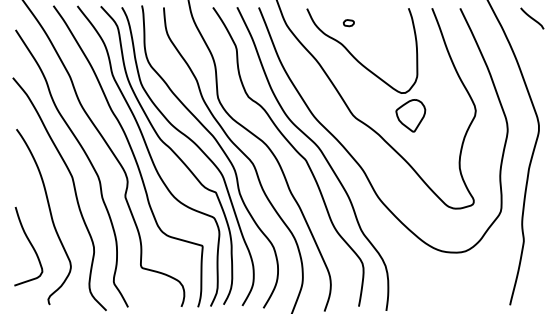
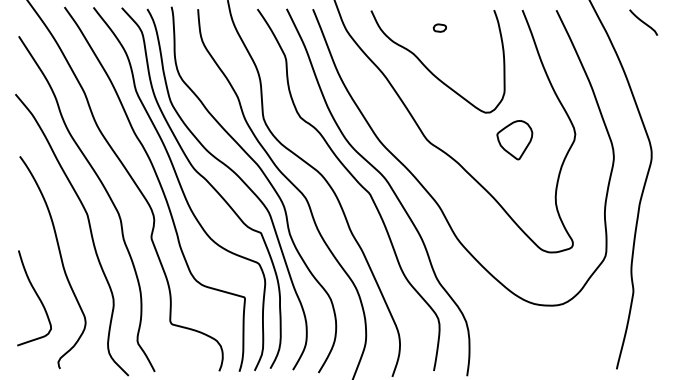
part: (348, 23) -> (439, 28), moved
part: (410, 115) -> (514, 139), moved

